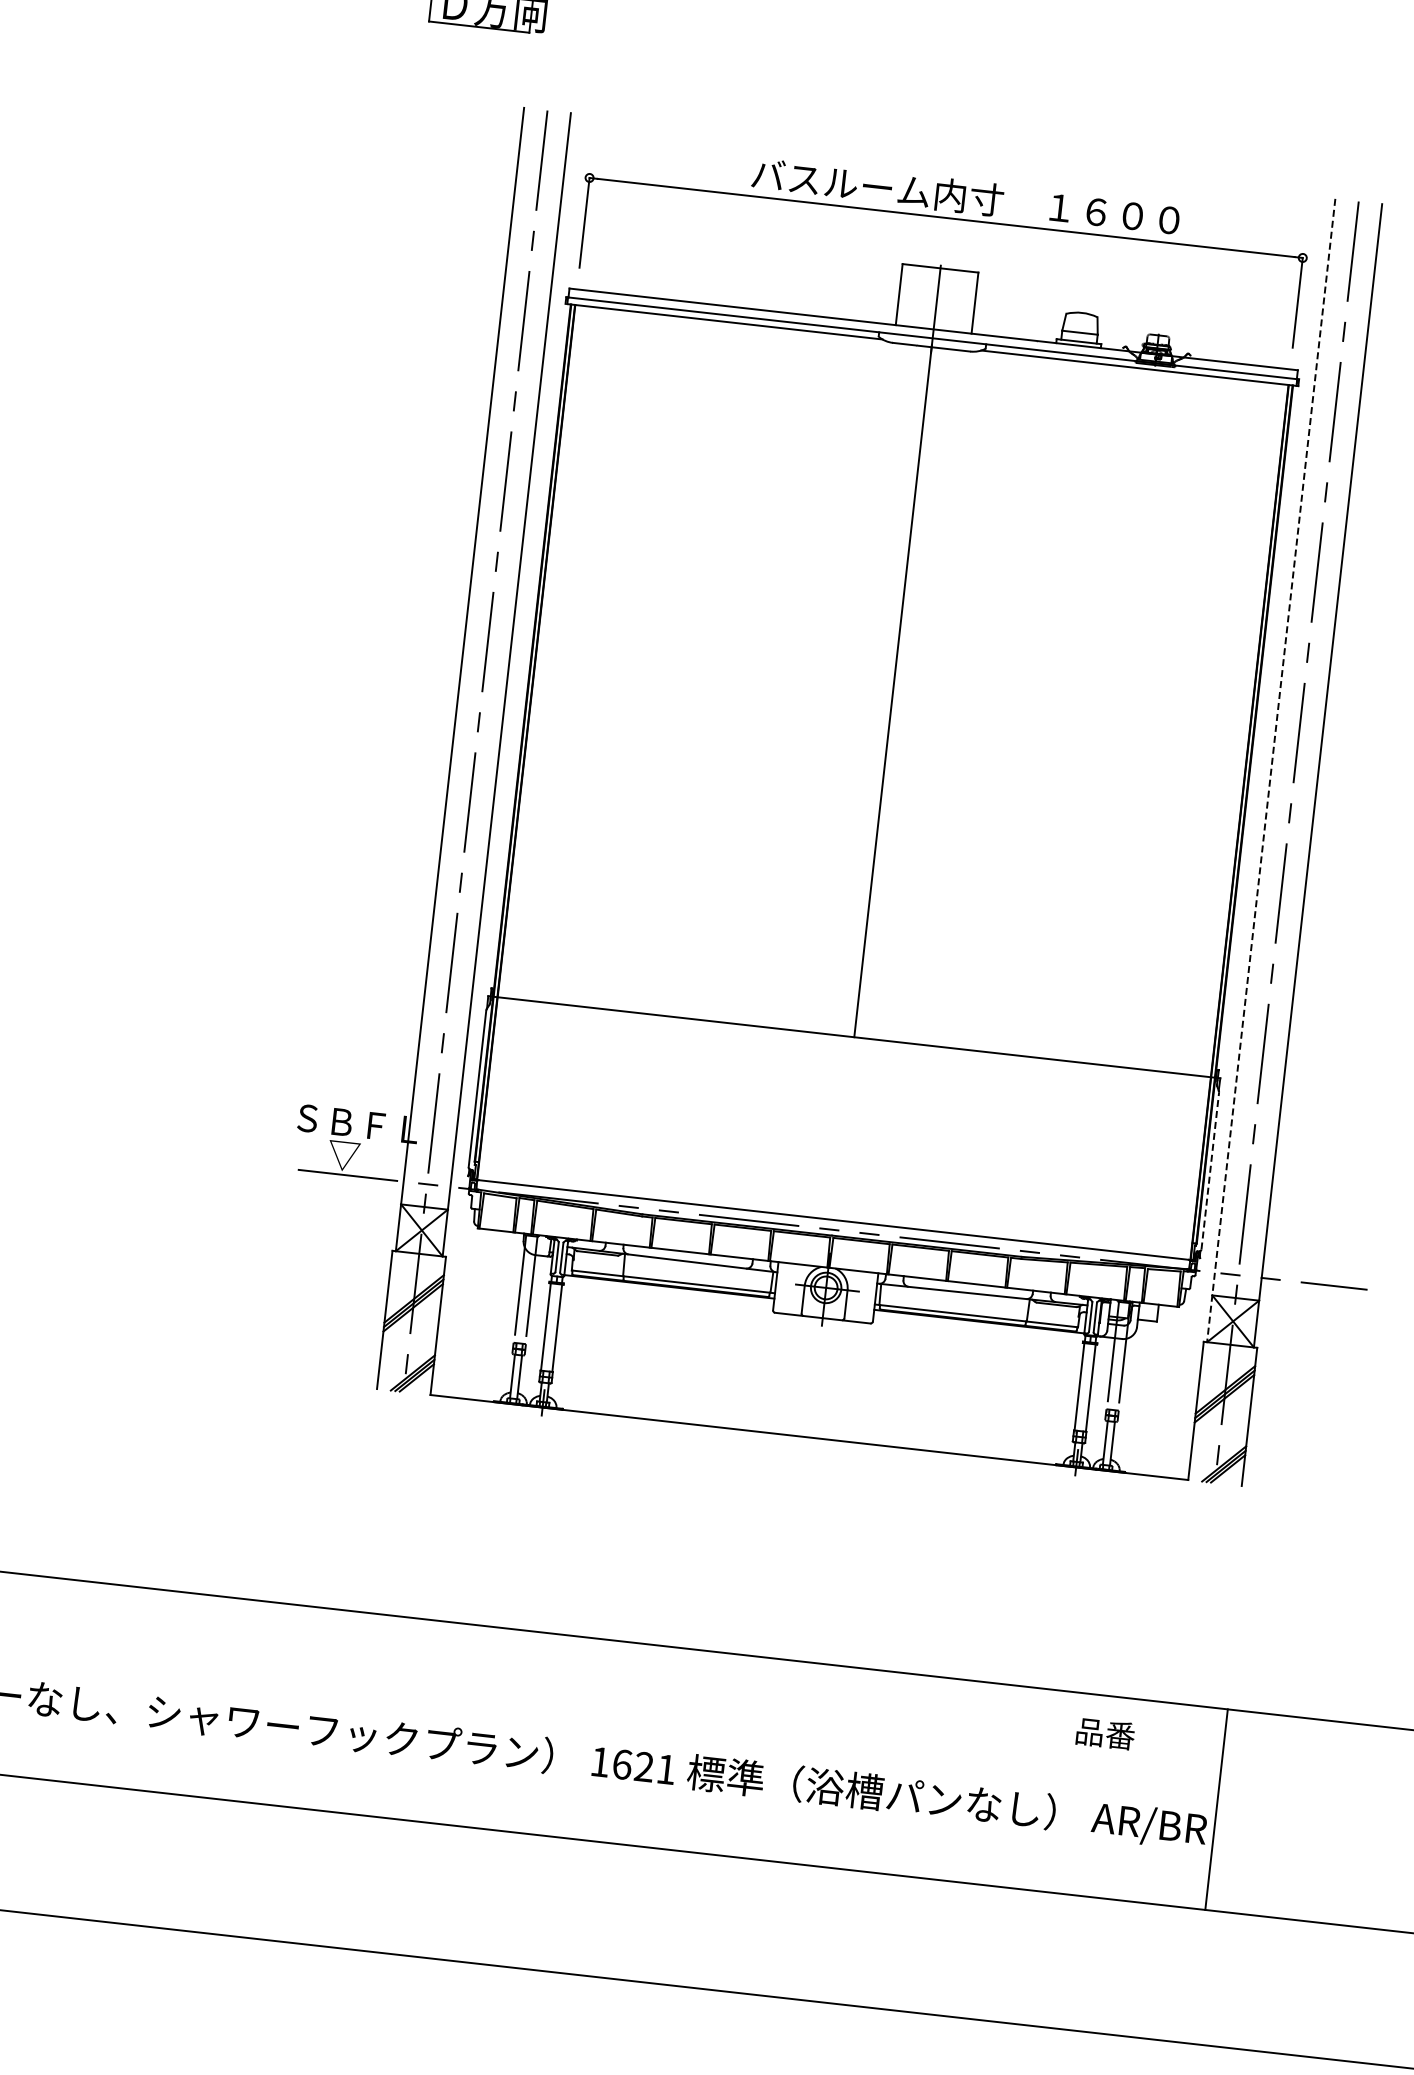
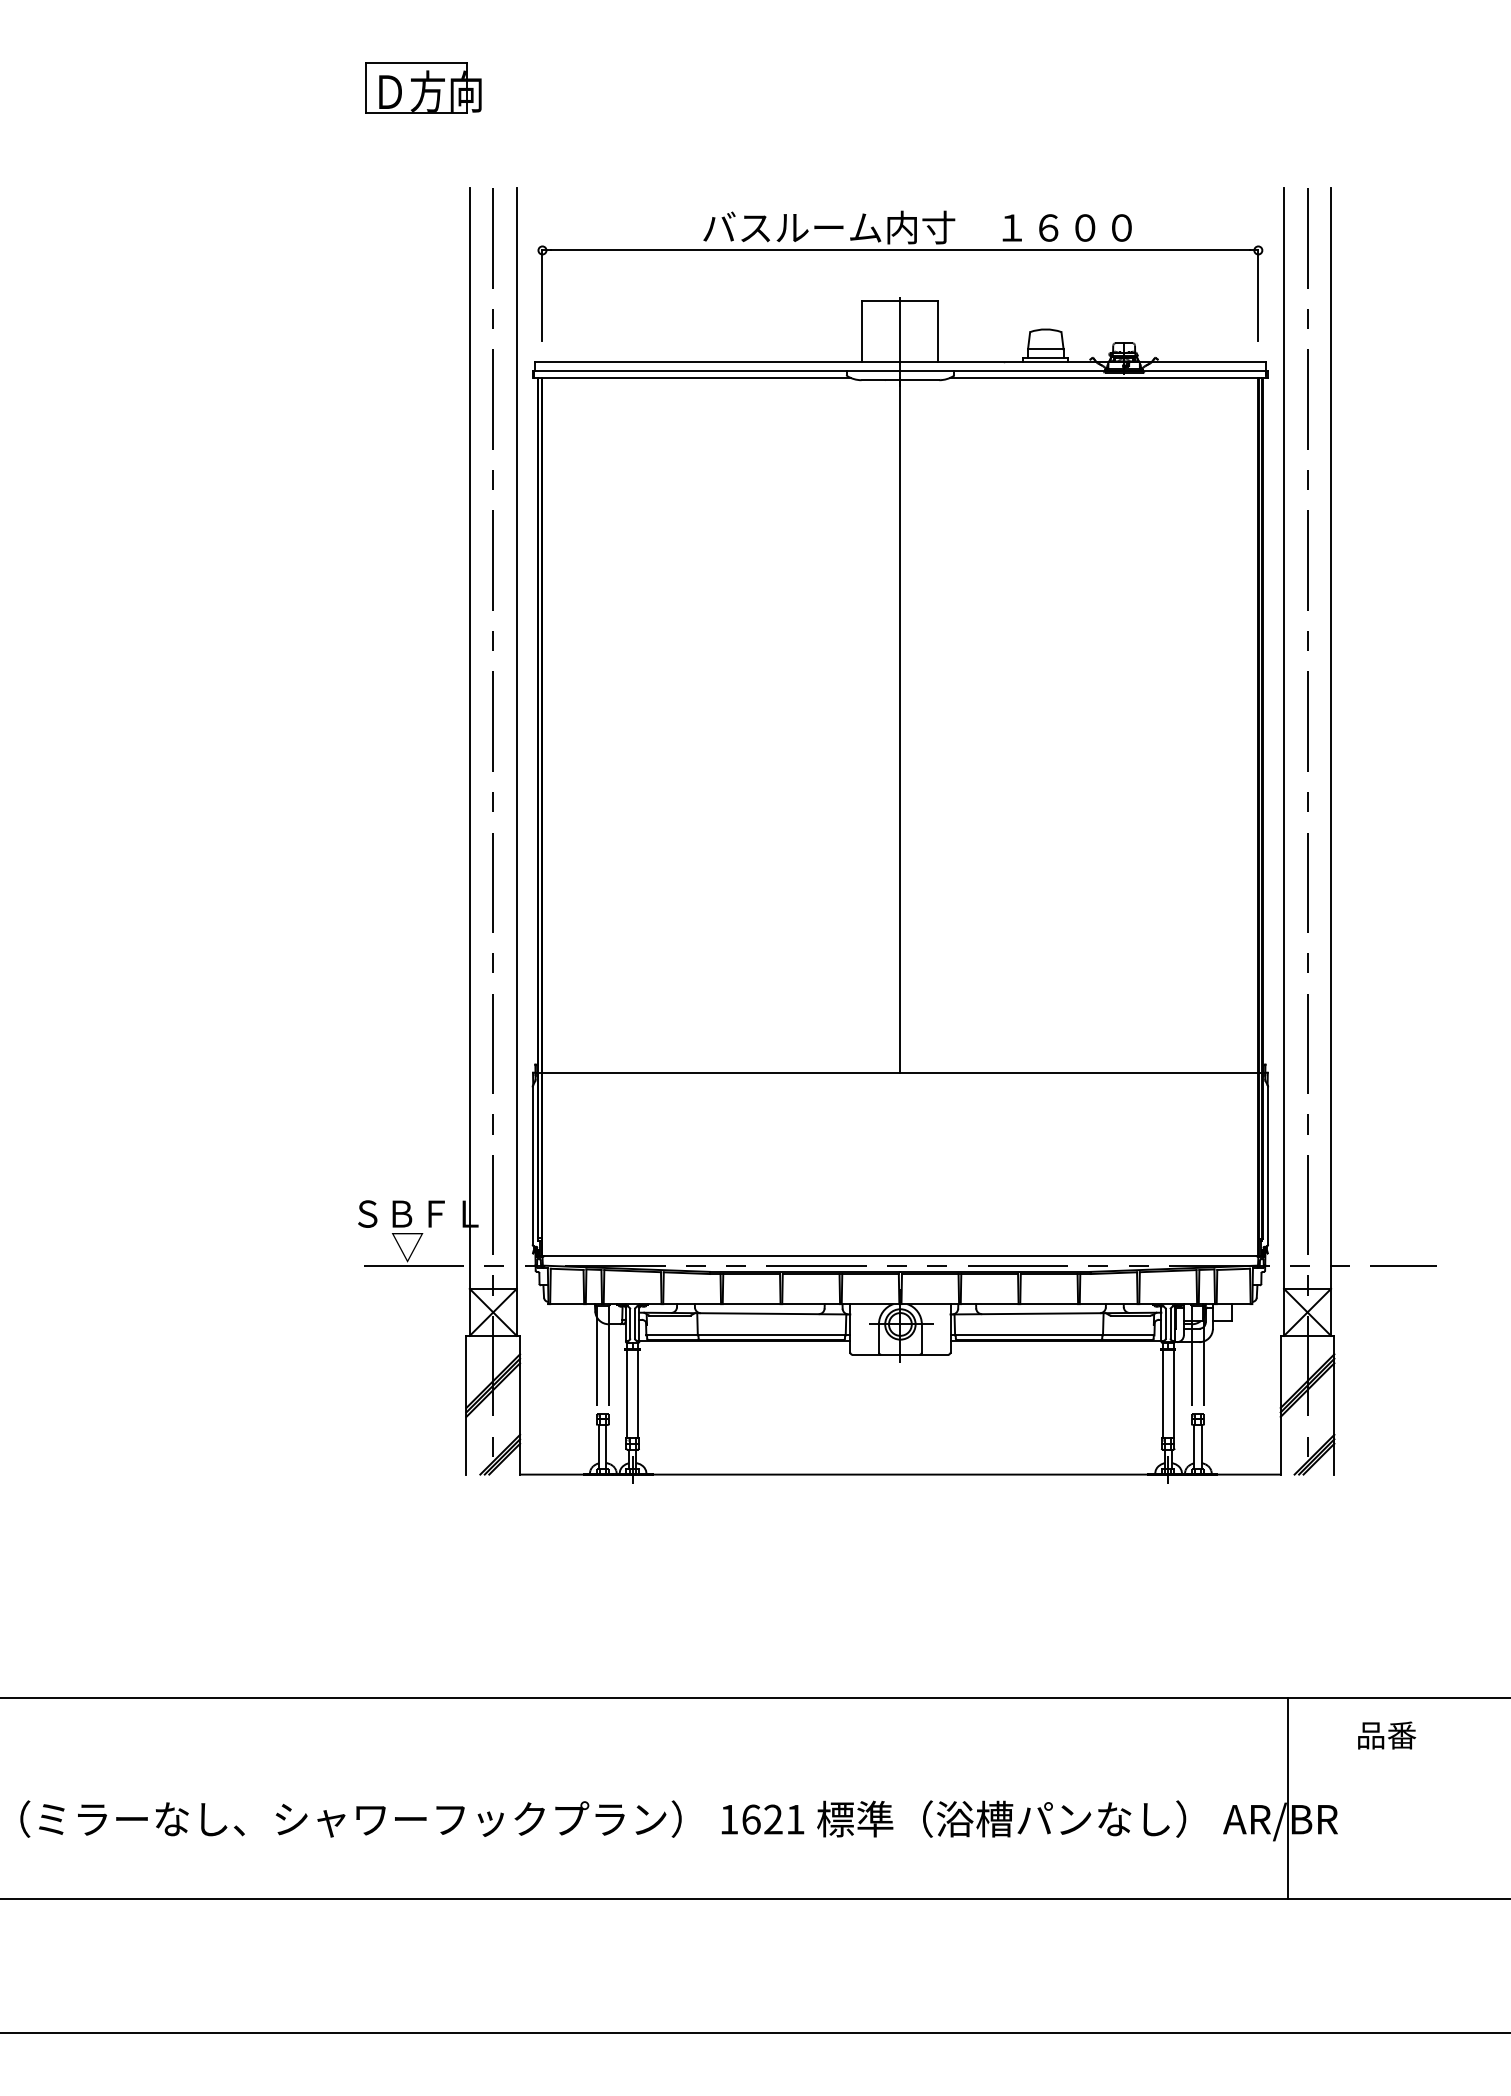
line: (1271, 771) -> (1284, 762), dashed -> solid
line: (1210, 1170) -> (1268, 1165), dashed -> solid
text: (1106, 1733) -> (1387, 1735), moved
line: (1216, 1808) -> (1288, 1797), moved

